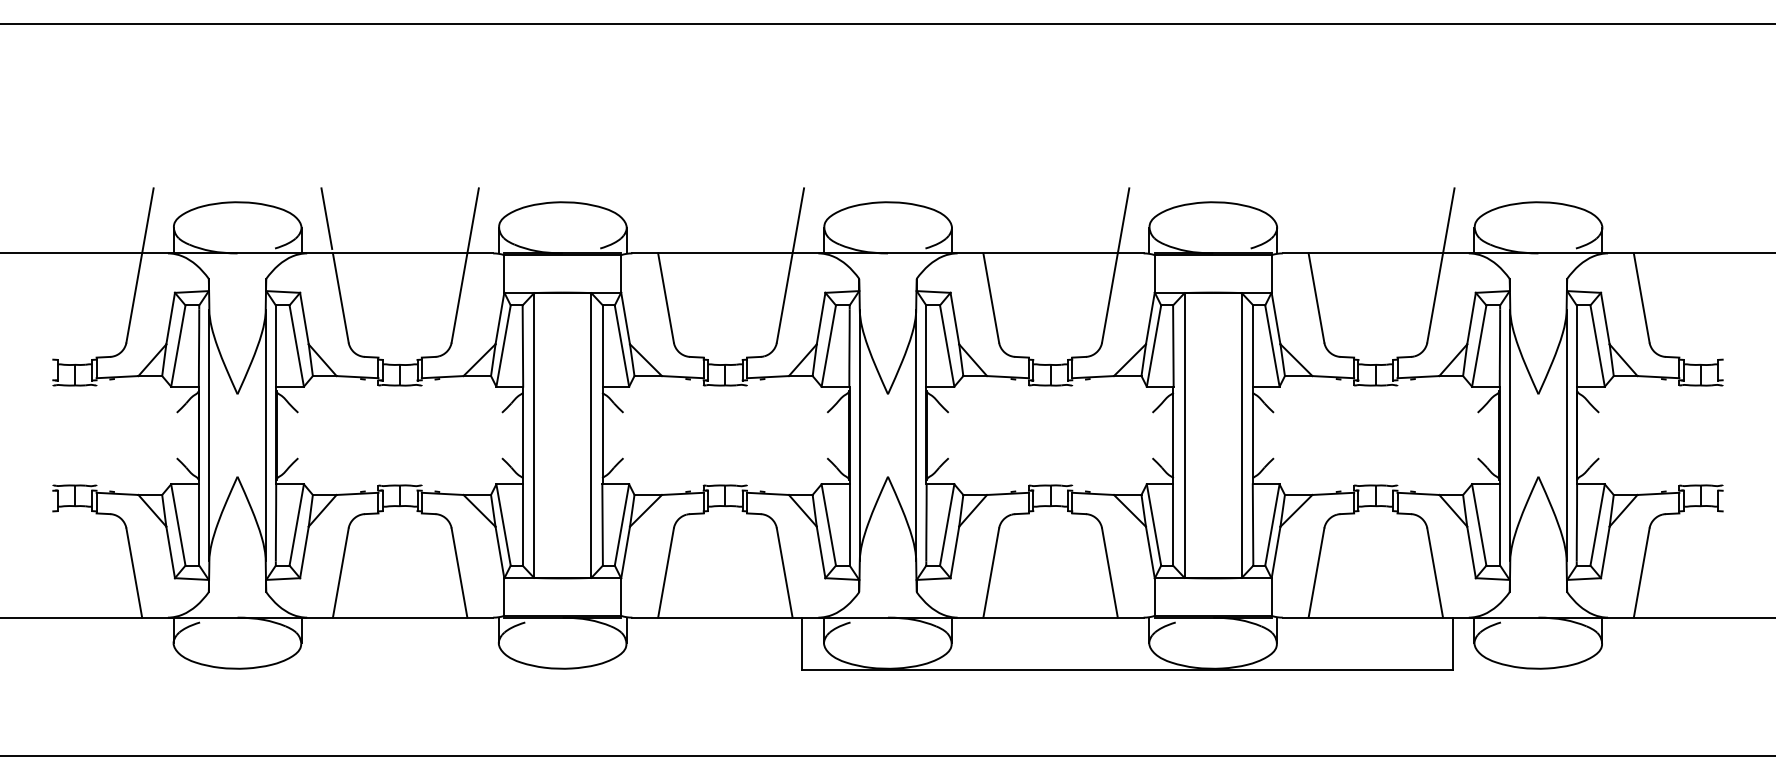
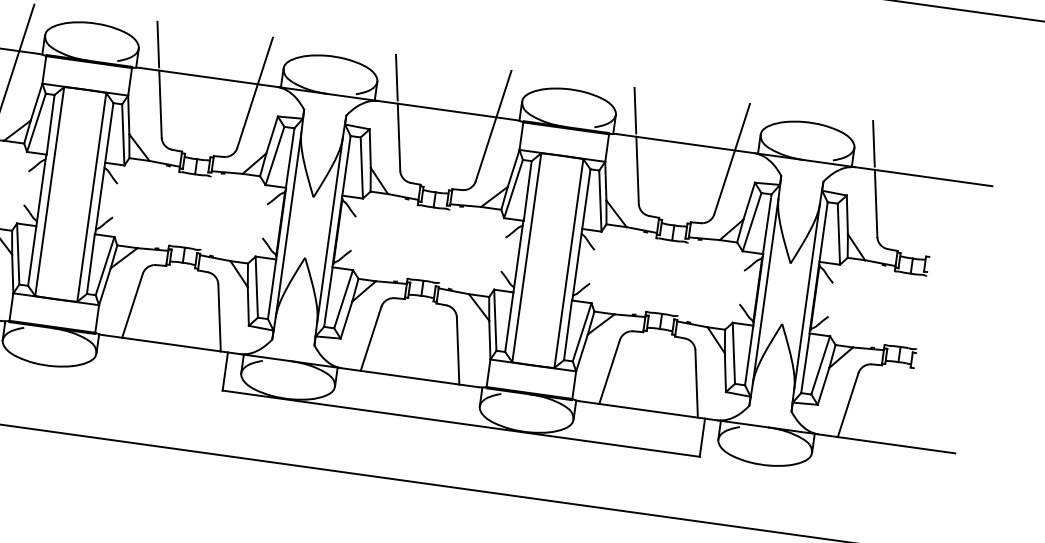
line: (651, 218) -> (157, 44), added
line: (976, 218) -> (396, 77), added
line: (1302, 218) -> (635, 110), added
line: (1627, 218) -> (873, 143), added

